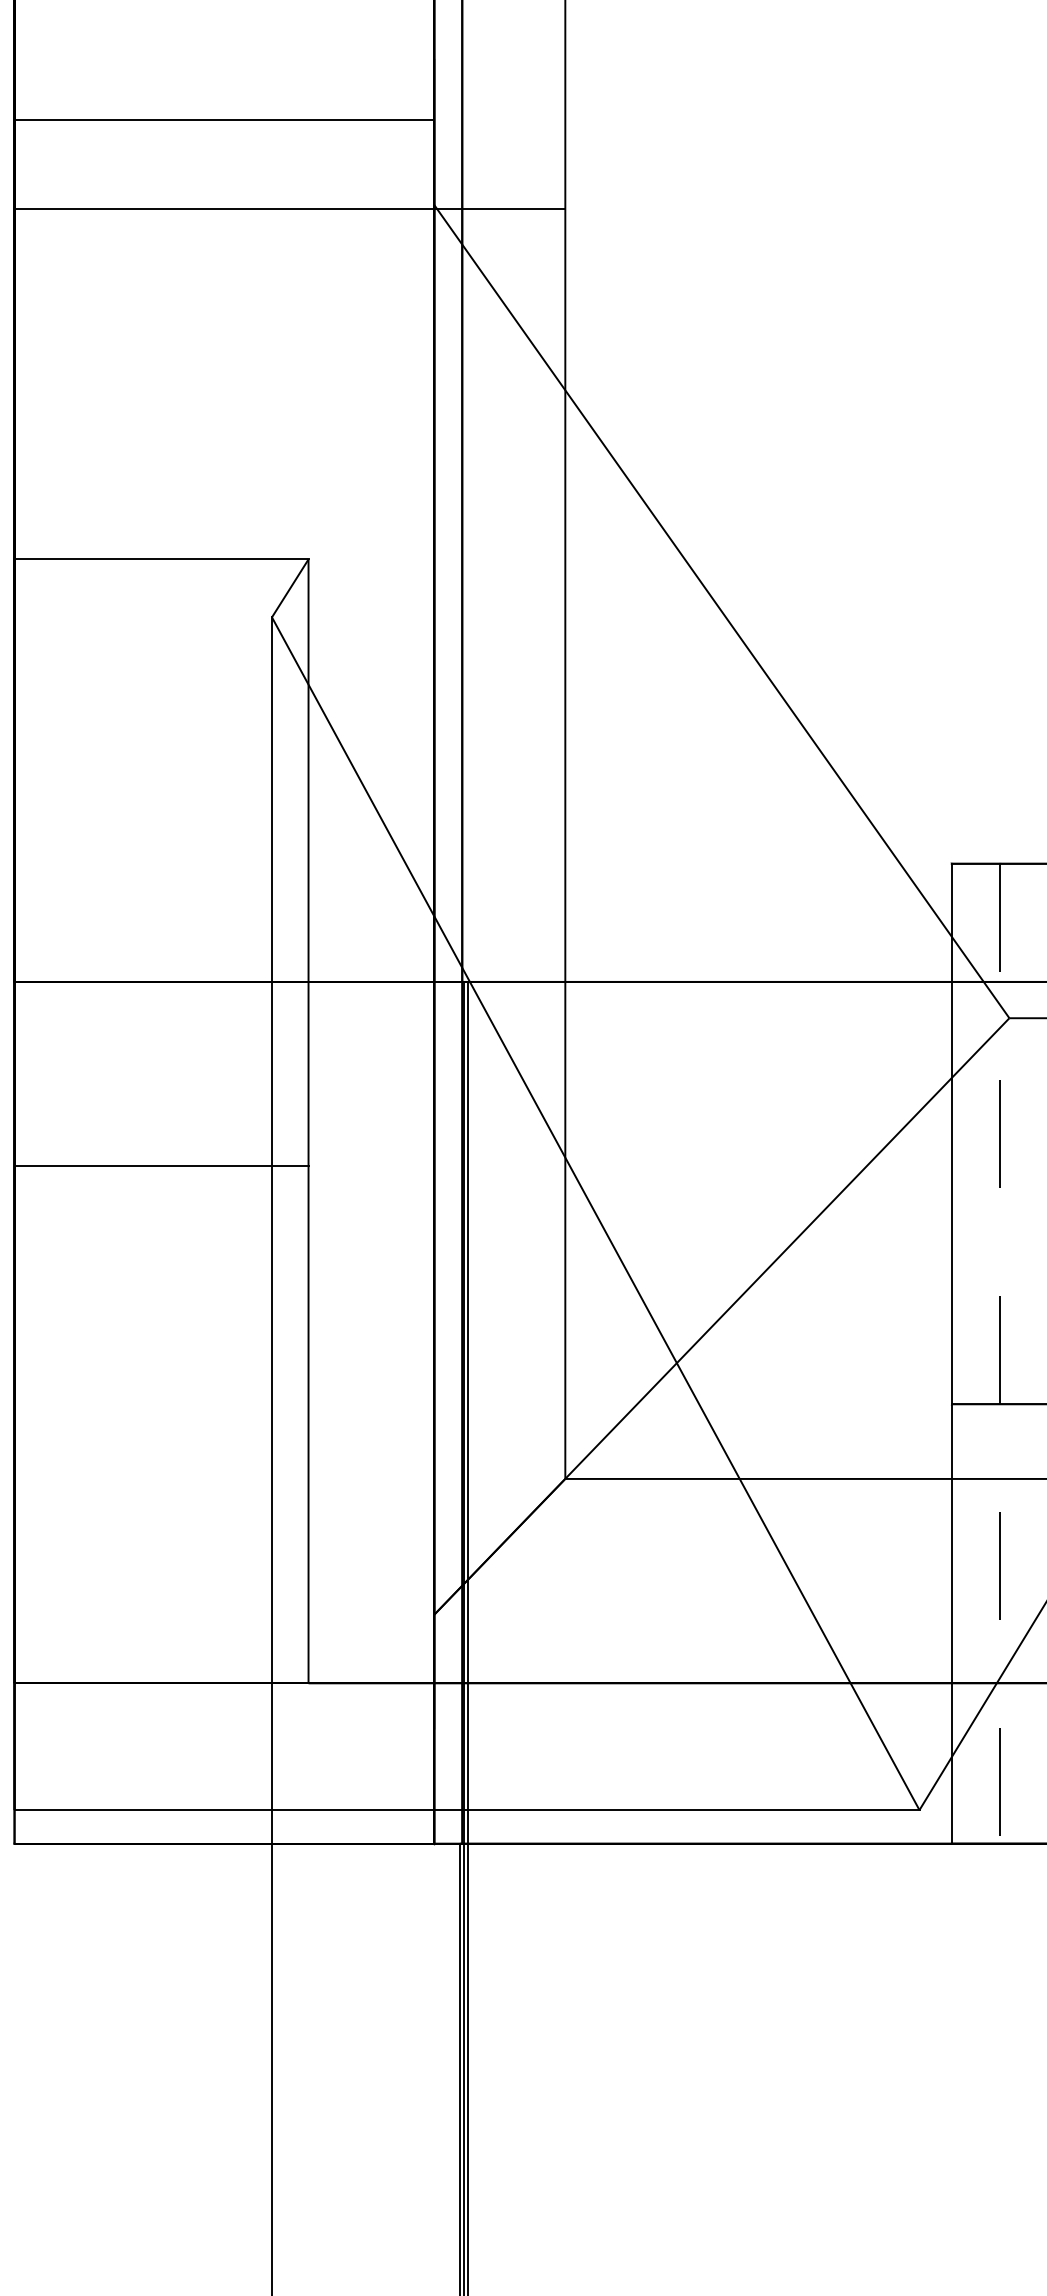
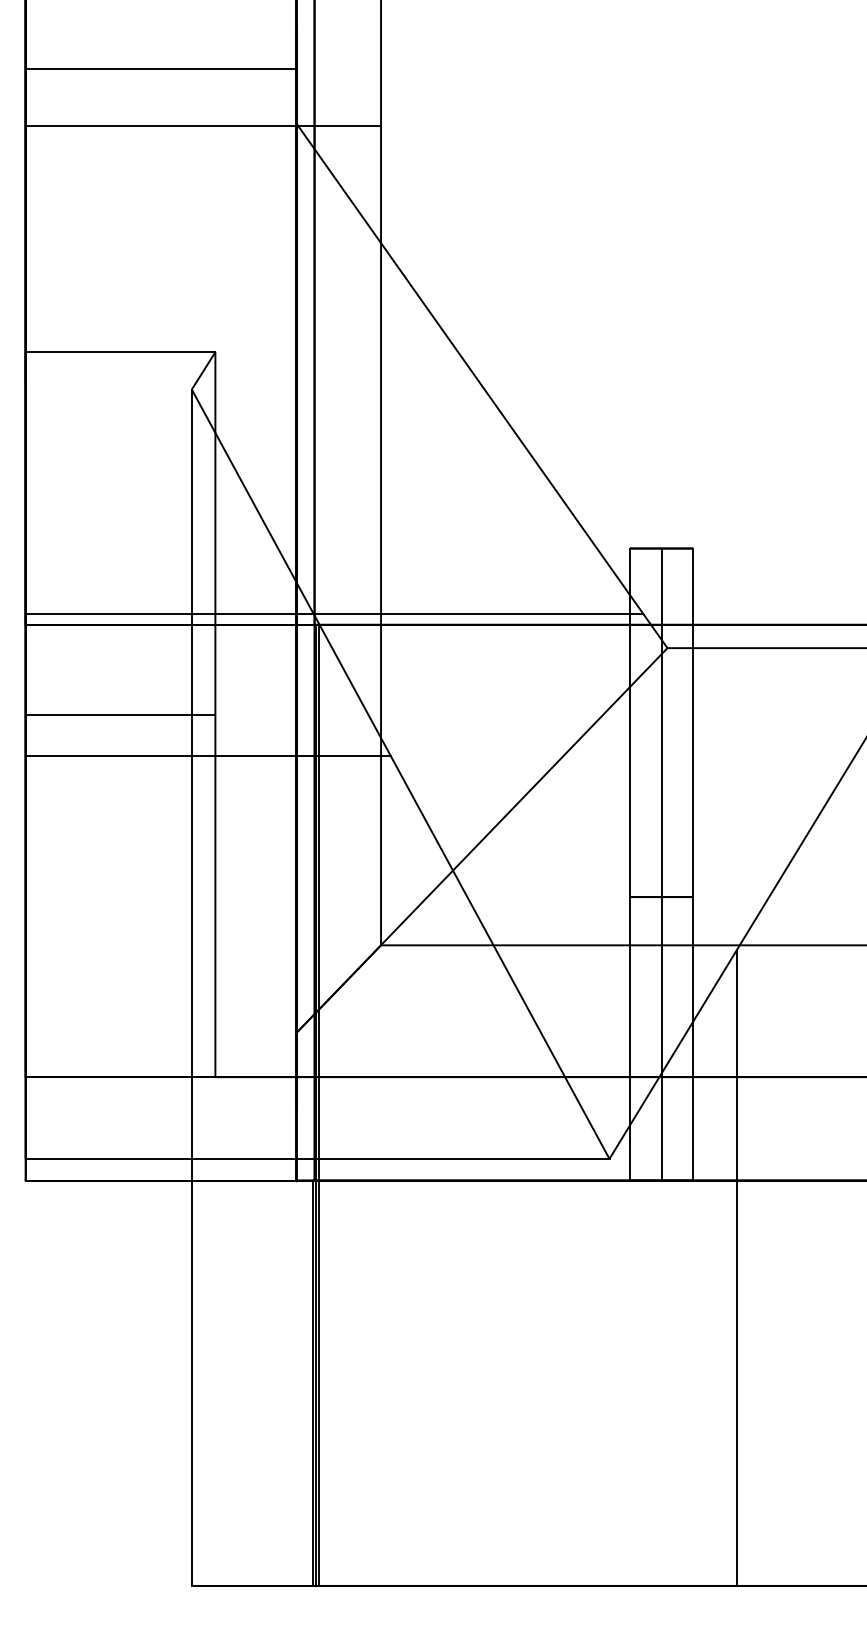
line: (493, 964) -> (334, 613), added
line: (161, 1166) -> (120, 714), moved
line: (296, 1184) -> (207, 755), added
line: (1000, 1355) -> (661, 865), dashed -> solid

